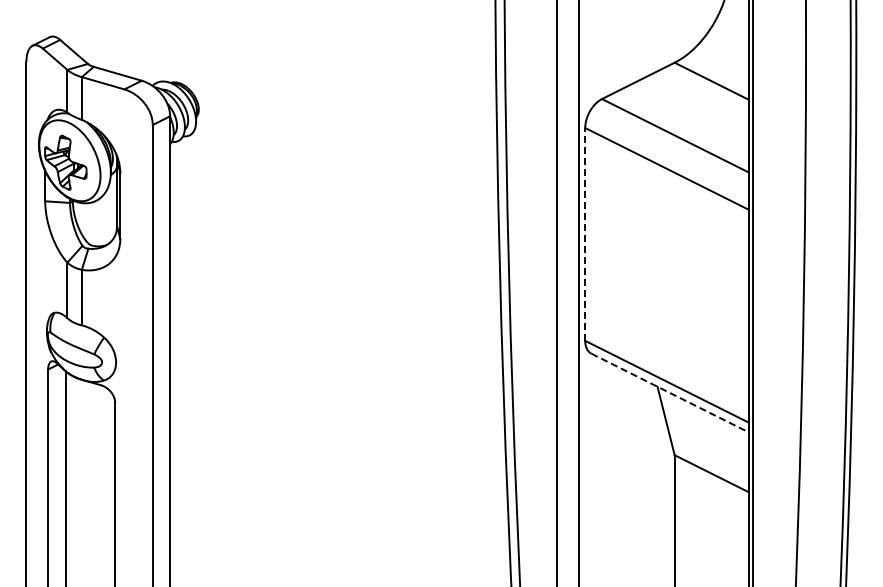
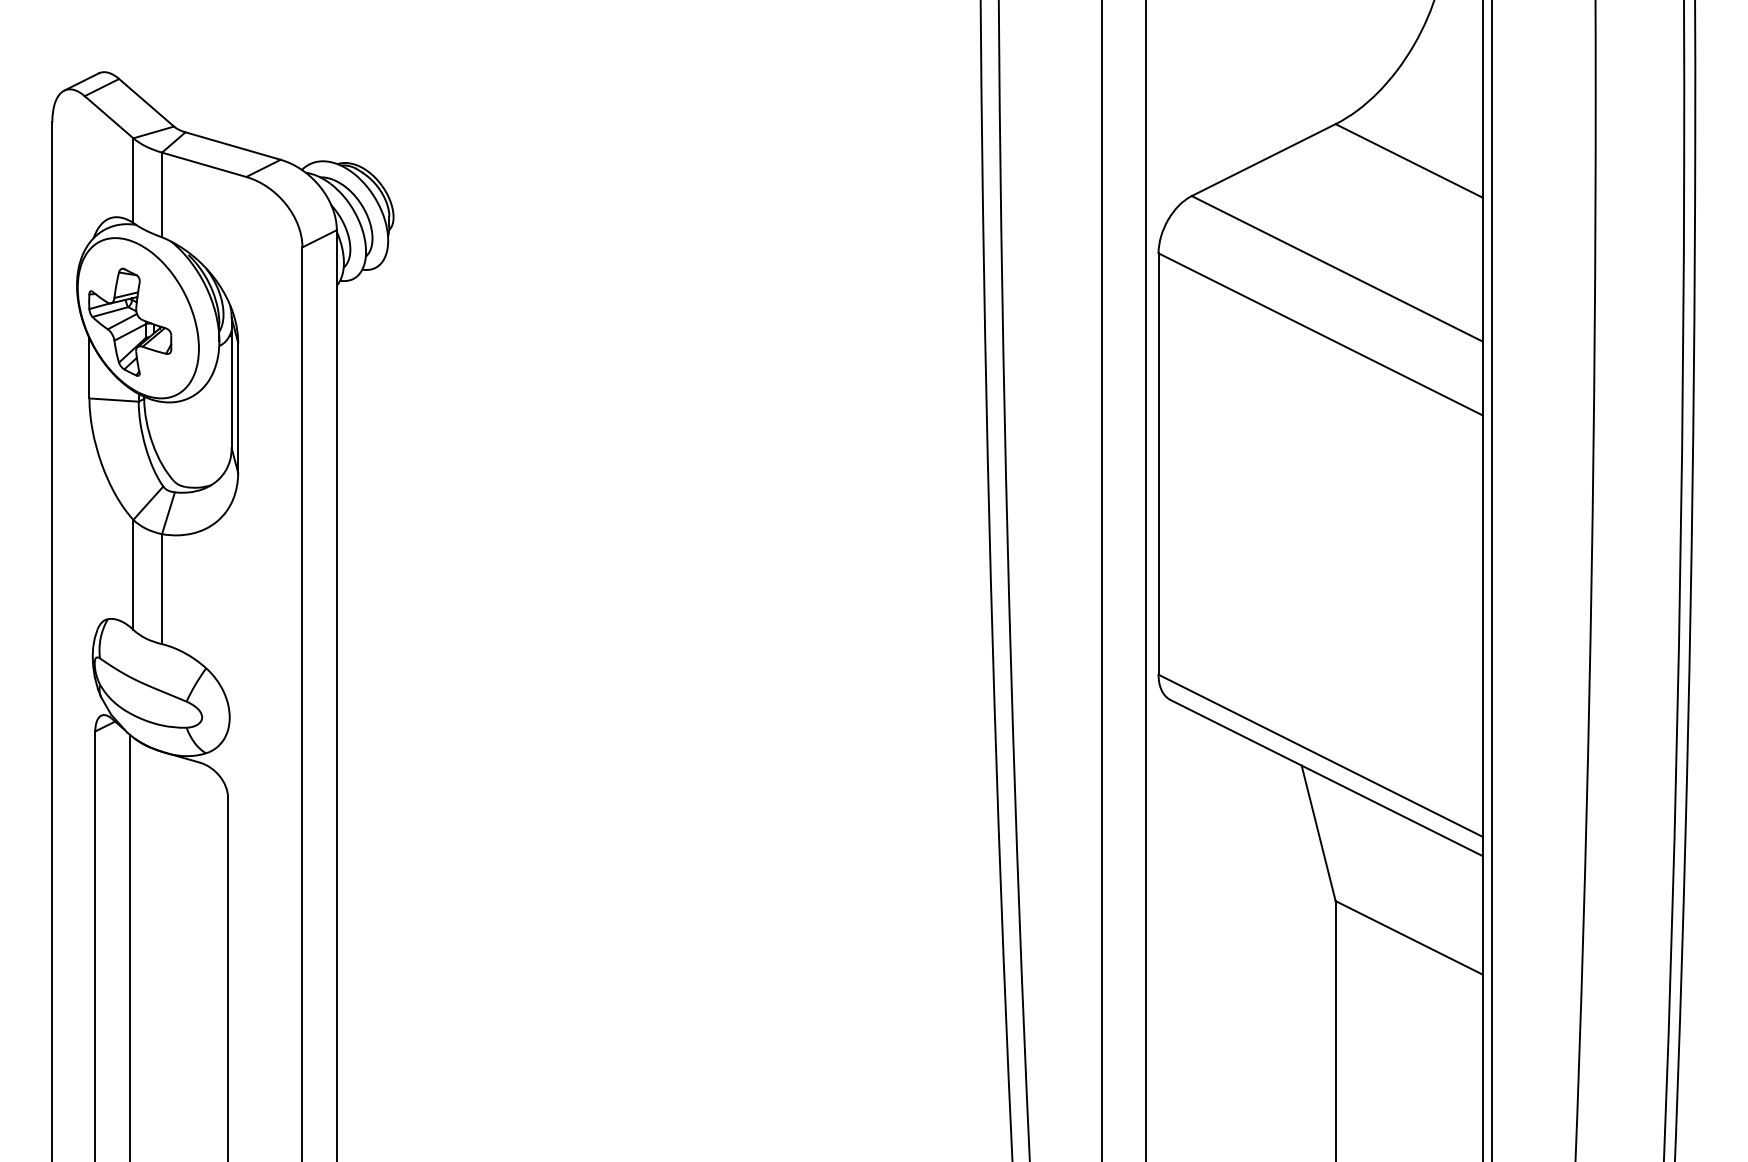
line: (585, 233) -> (1159, 462), dashed -> solid
line: (670, 393) -> (1327, 778), dashed -> solid

